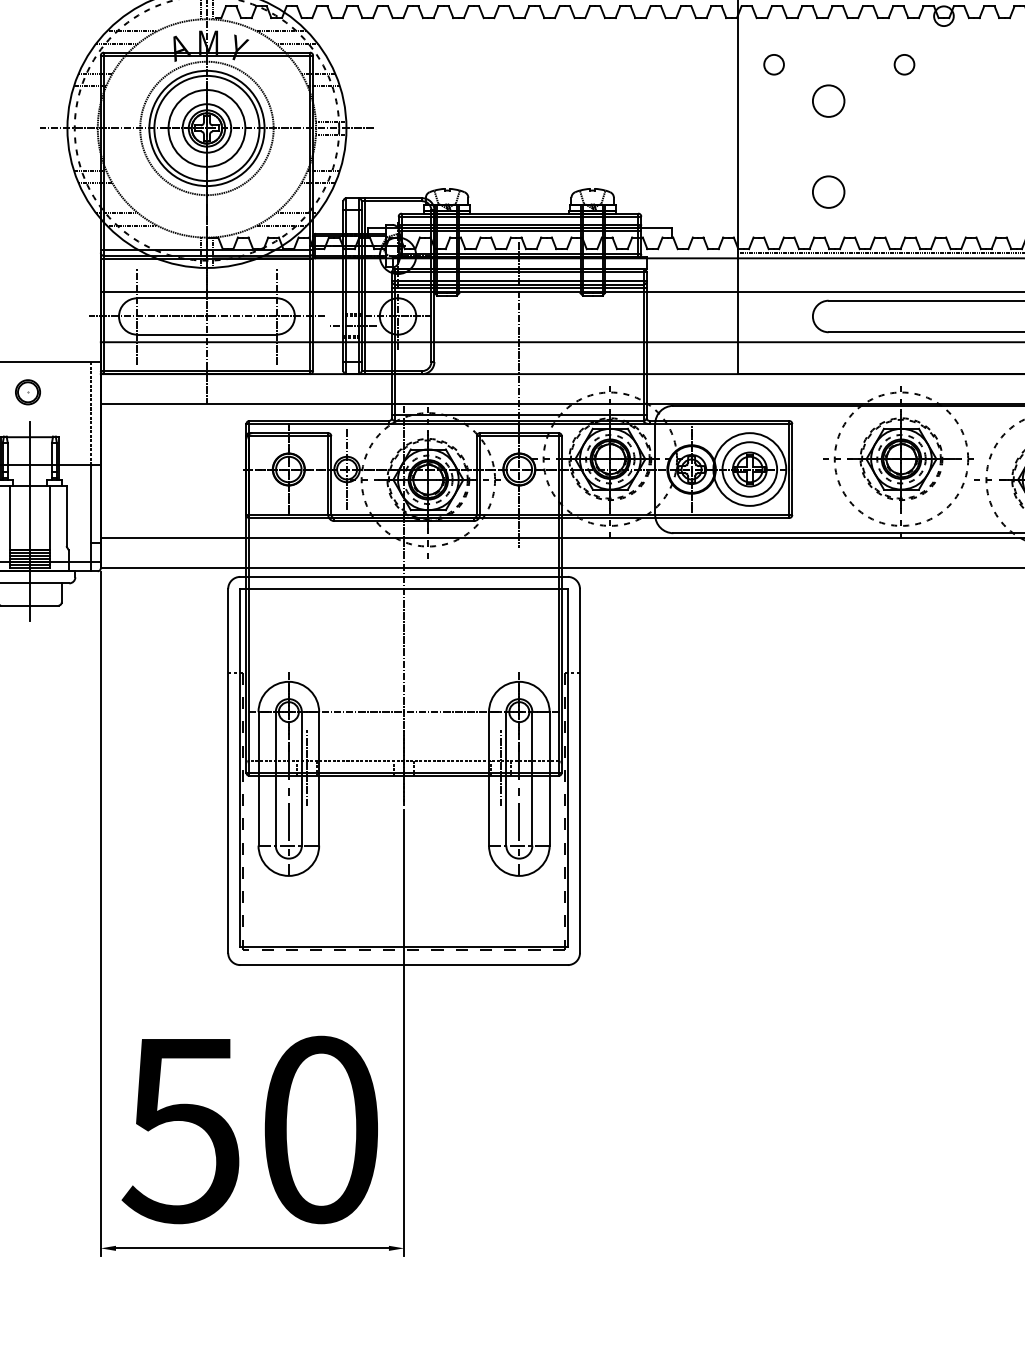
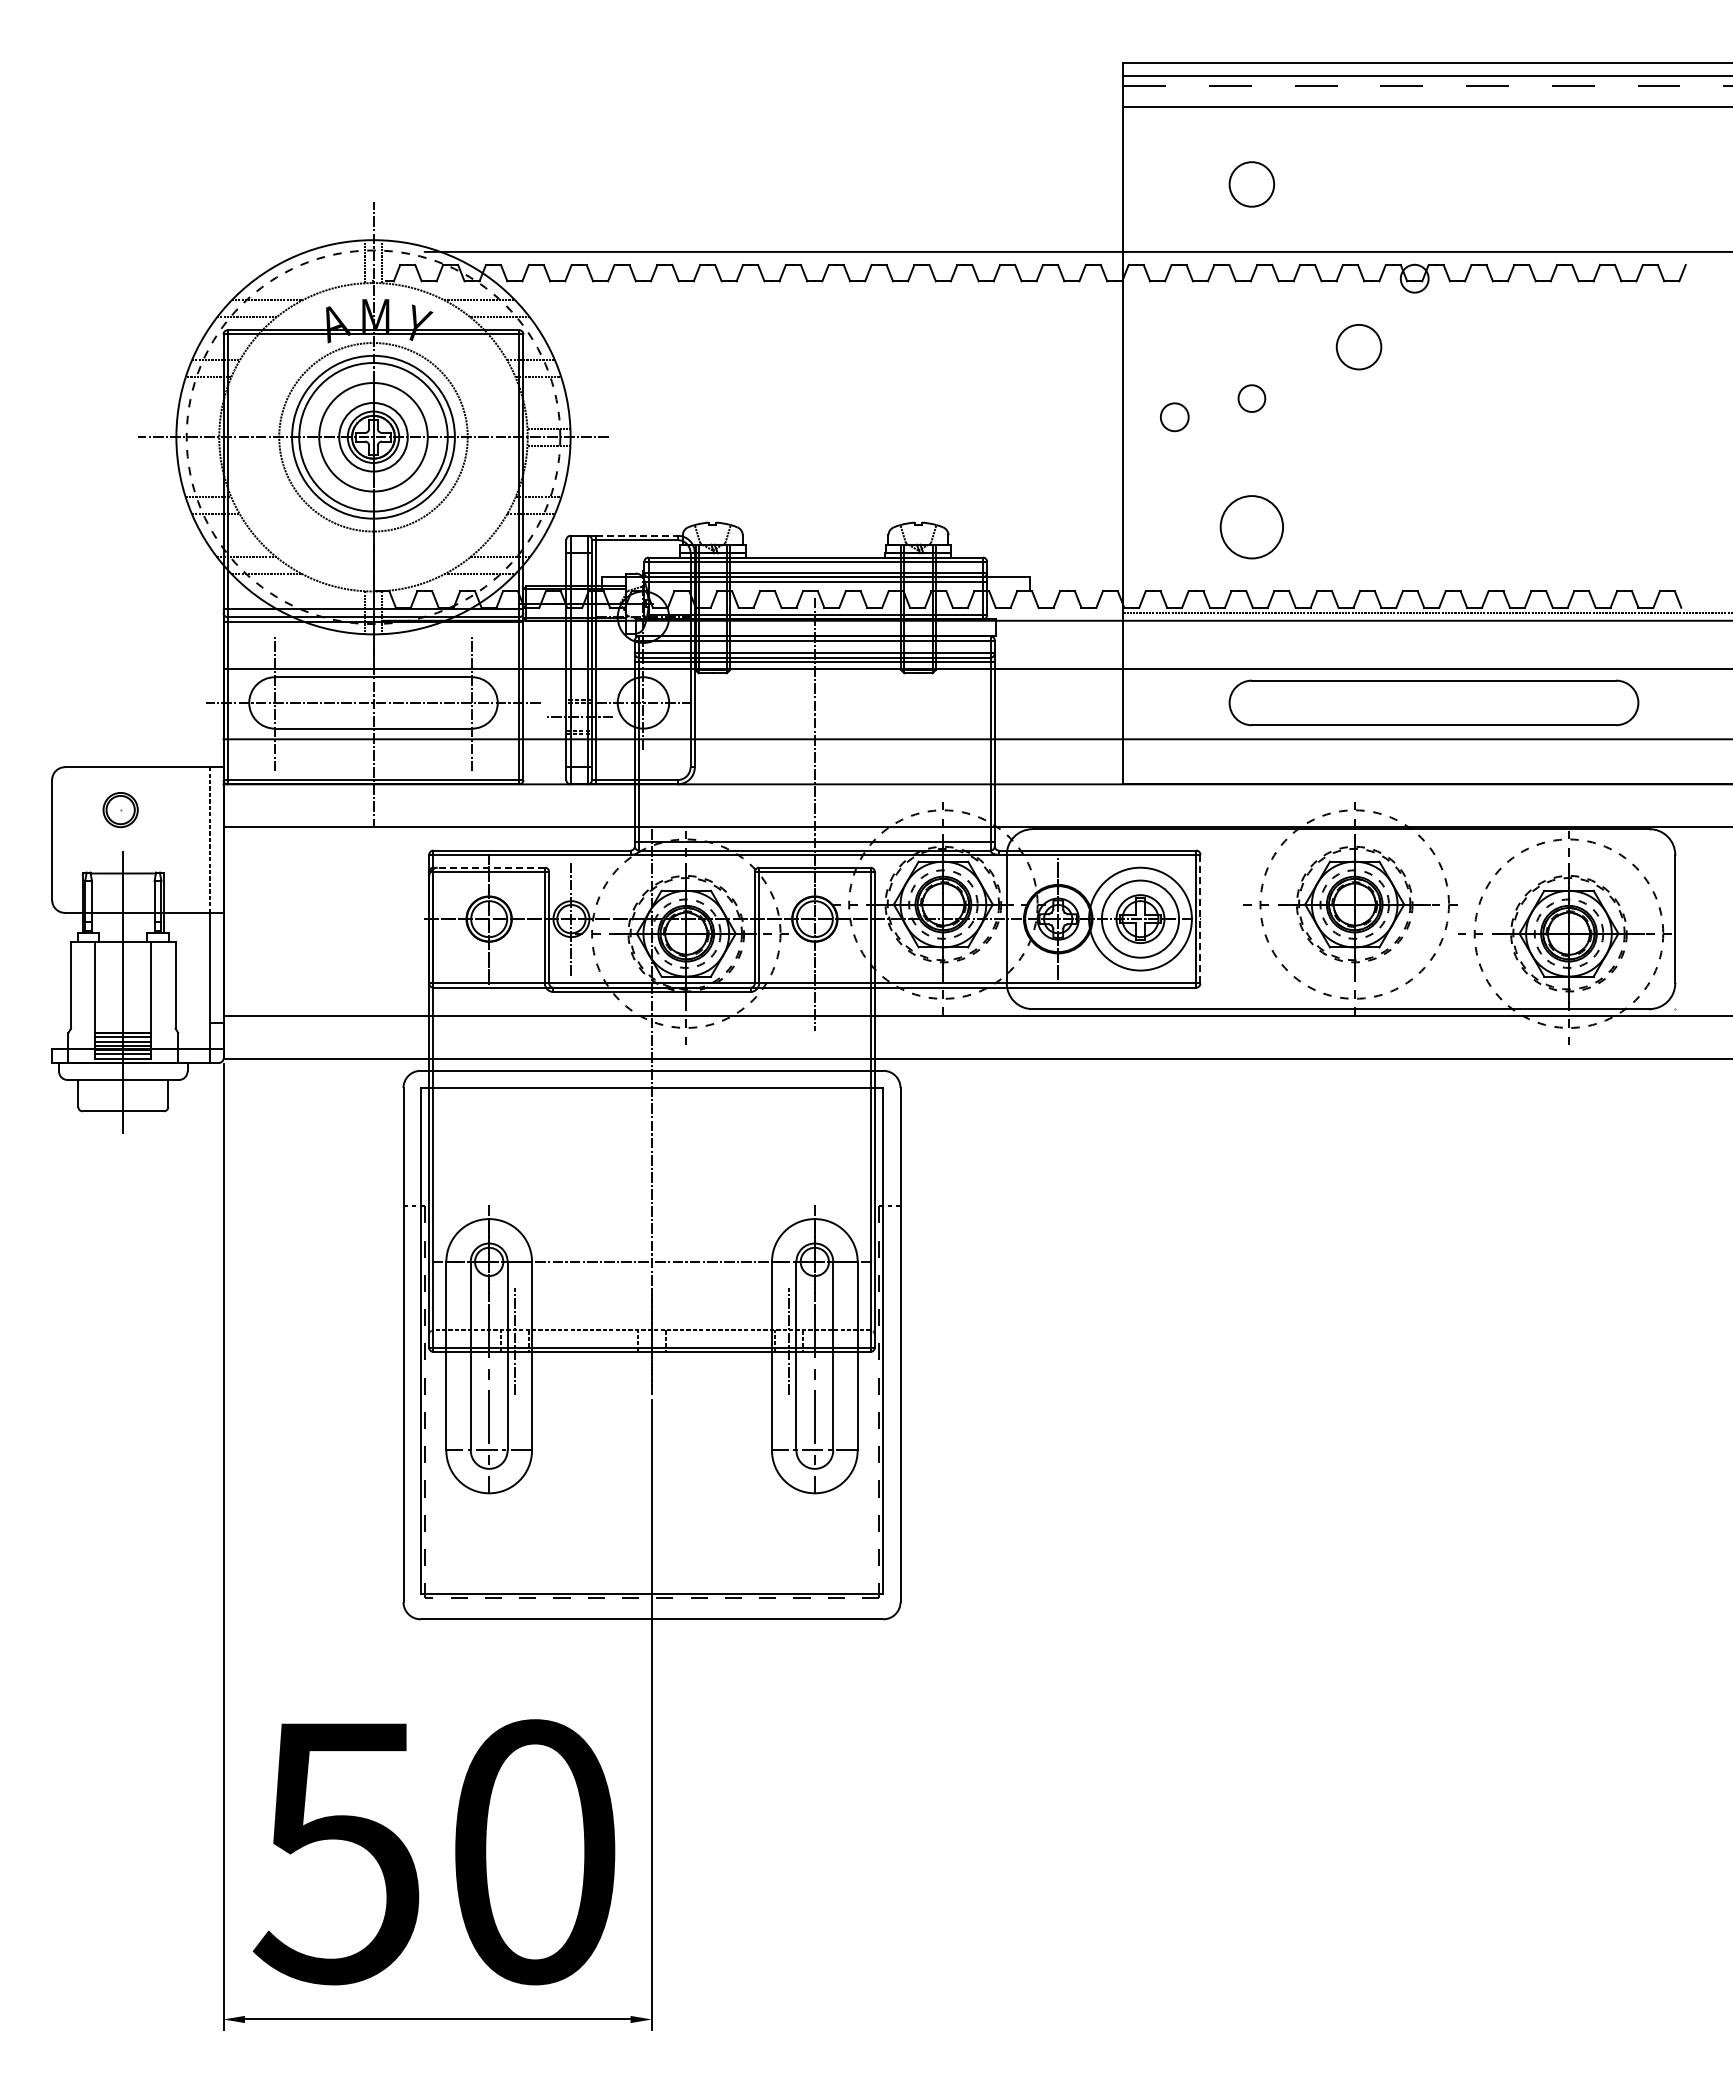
circle: (773, 64) -> (1174, 417), moved
circle: (904, 64) -> (1358, 347), size x1.6
circle: (828, 101) -> (1251, 398), size x0.6
circle: (828, 191) -> (1251, 526), size x1.4
line: (393, 197) -> (637, 535), solid -> dashed
line: (289, 432) -> (489, 867), solid -> dashed
line: (792, 469) -> (1200, 919), solid -> dashed

